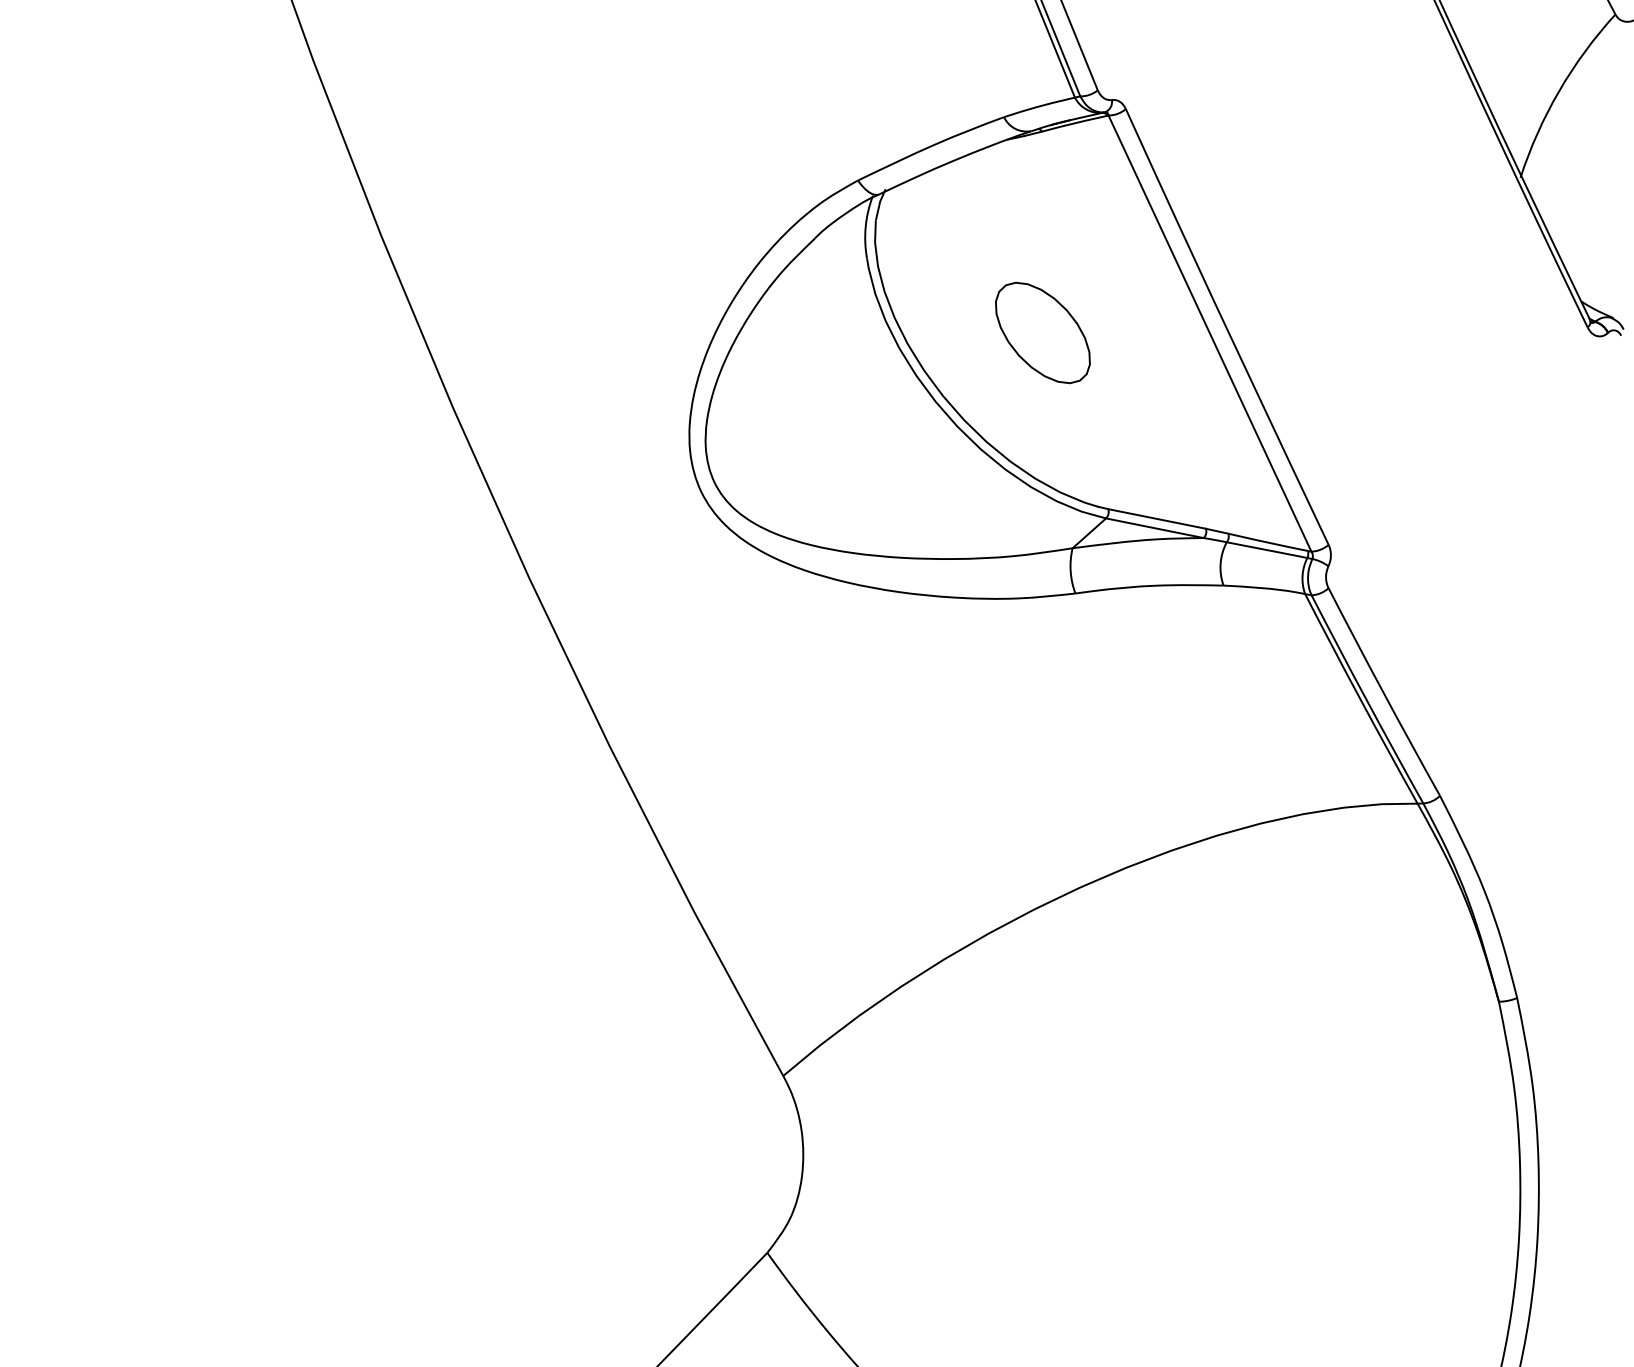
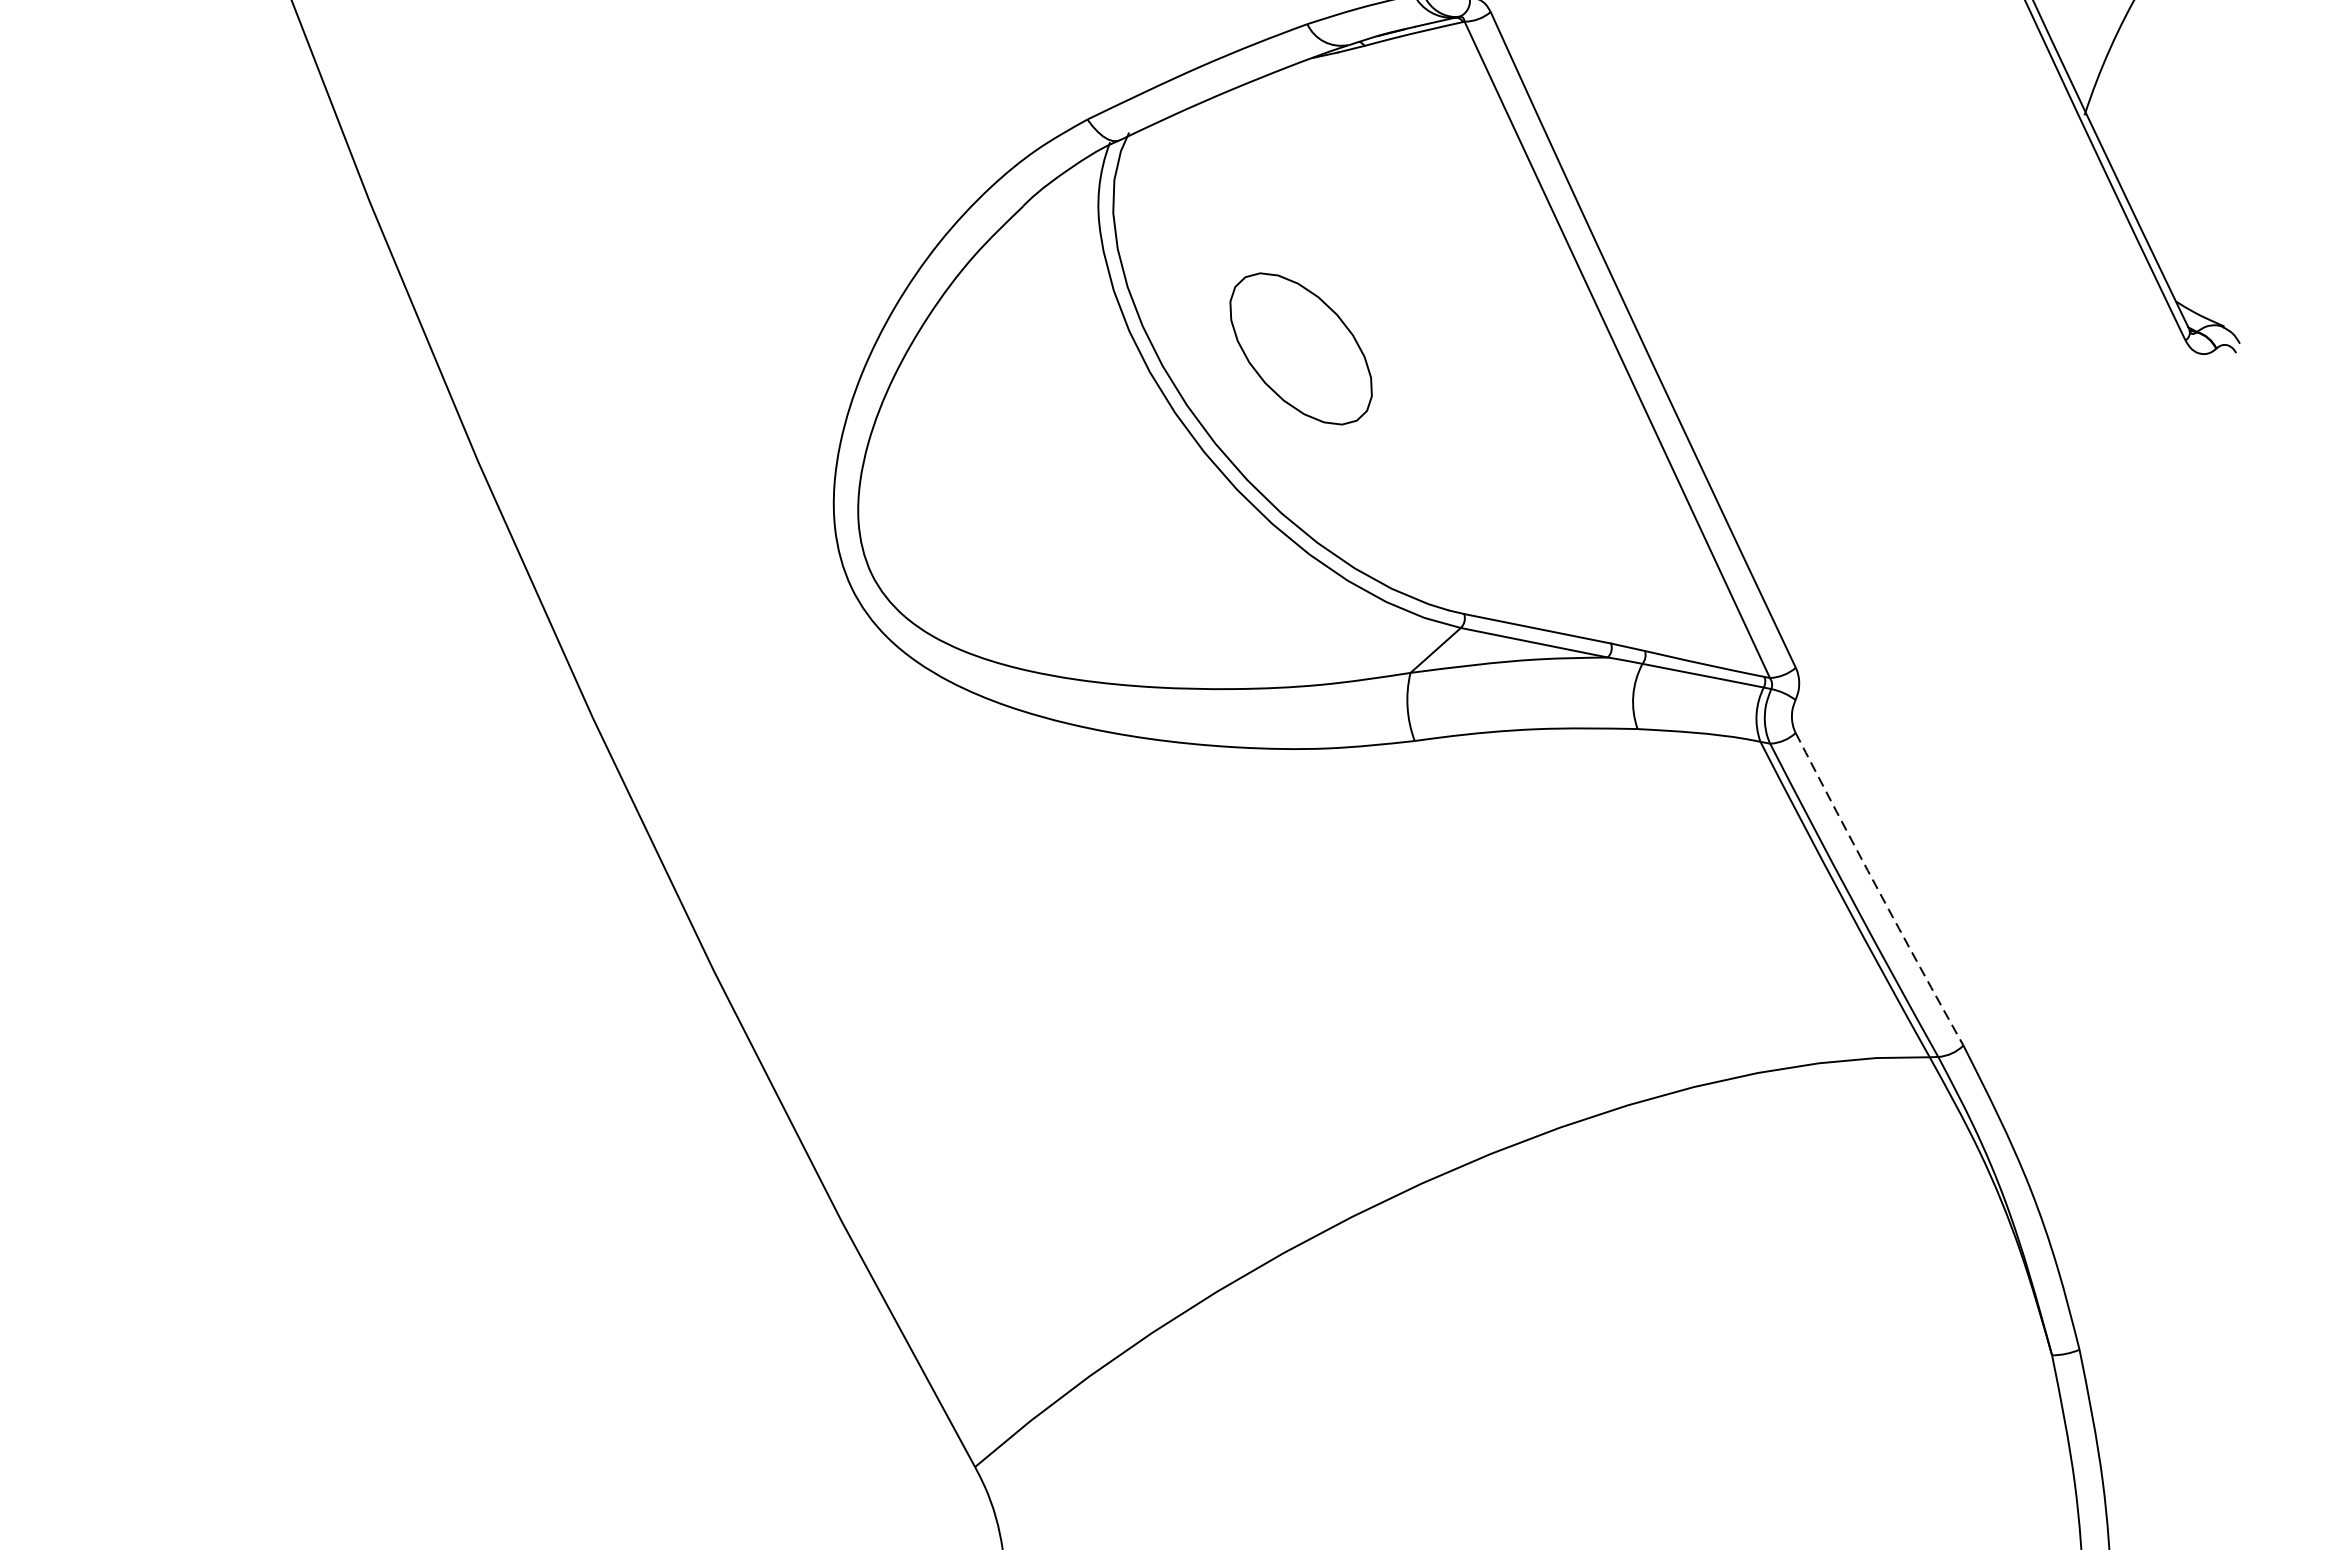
part: (1042, 332) -> (1300, 348), moved
arc: (1383, 692) -> (1878, 889), solid -> dashed

